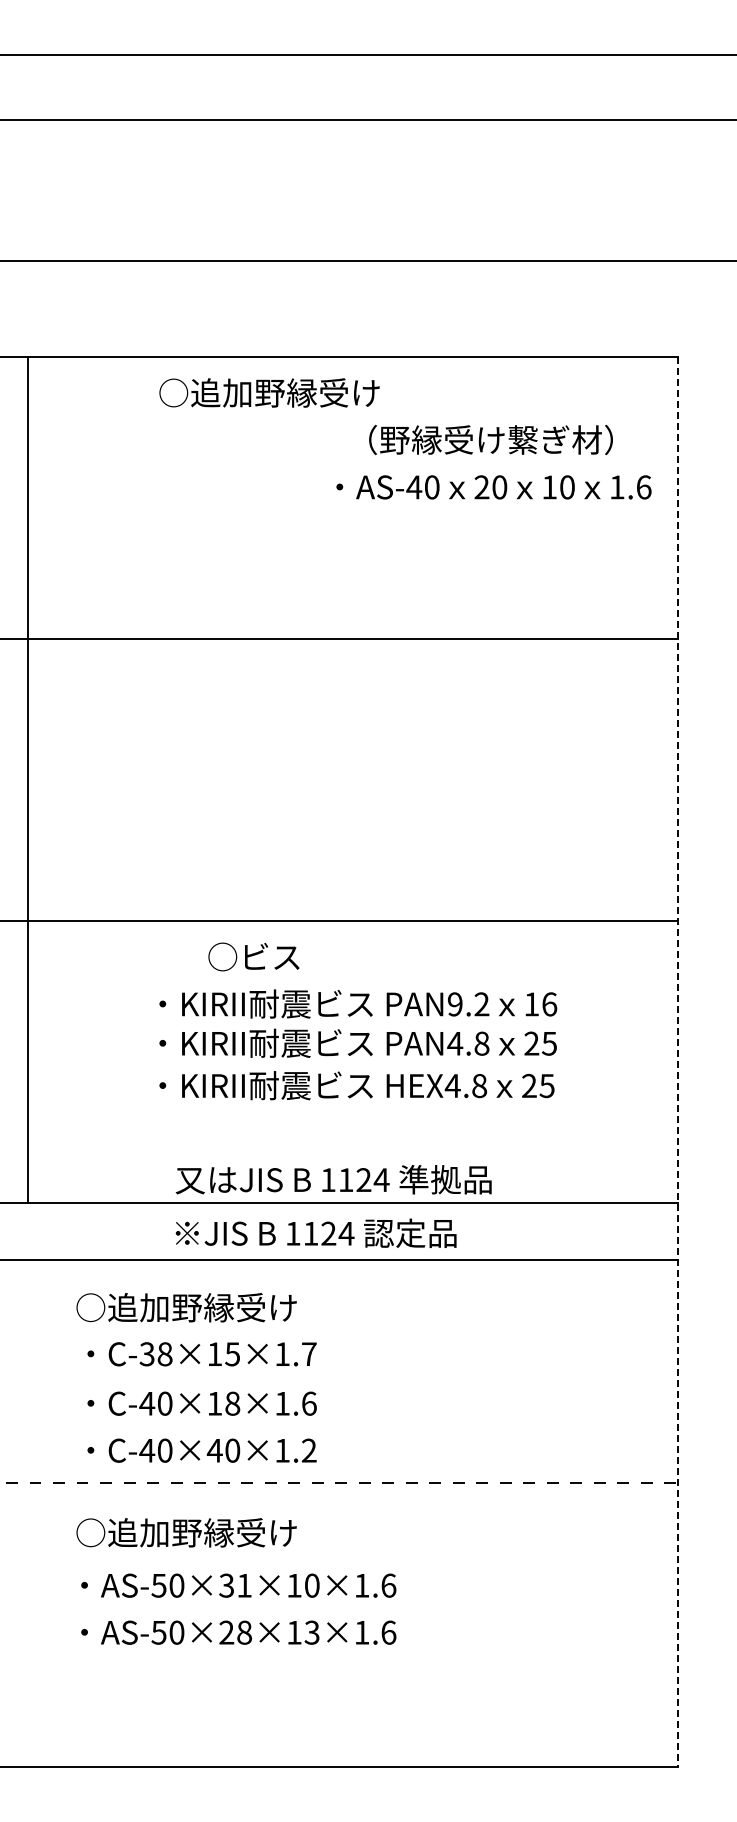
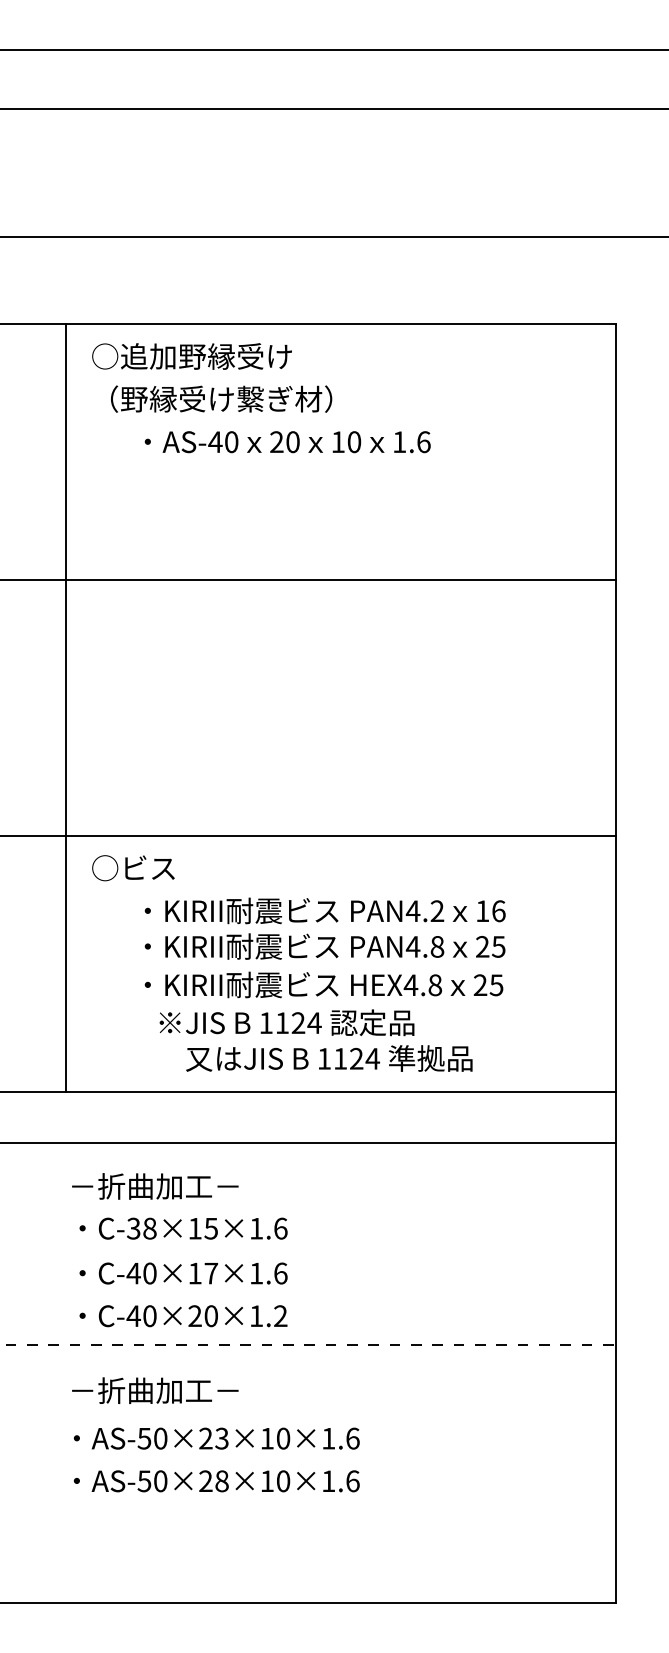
text: (269, 392) -> (192, 356), moved
text: (490, 439) -> (221, 398), moved
text: (493, 487) -> (287, 442), moved
line: (28, 780) -> (65, 708), moved
text: (253, 956) -> (133, 867), moved
text: (455, 1004) -> (413, 911), PAN9.2 -> PAN4.2
line: (678, 1062) -> (615, 963), dashed -> solid
text: (333, 1179) -> (329, 1058), moved
text: (315, 1232) -> (286, 1022), moved
text: (186, 1307) -> (169, 1186), ○追加野縁受け -> －折曲加工－
text: (309, 1354) -> (280, 1228), C-38×15×1.7 -> C-38×15×1.6
text: (232, 1403) -> (211, 1273), C-40×18×1.6 -> C-40×17×1.6
text: (214, 1450) -> (194, 1315), C-40×40×1.2 -> C-40×20×1.2
text: (186, 1532) -> (169, 1390), ○追加野縁受け -> －折曲加工－
text: (235, 1585) -> (213, 1438), AS-50×31×10×1.6 -> AS-50×23×10×1.6
text: (311, 1632) -> (282, 1481), AS-50×28×13×1.6 -> AS-50×28×10×1.6

